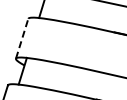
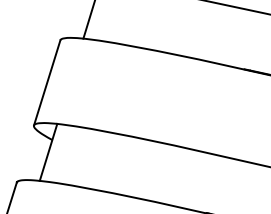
line: (22, 38) -> (47, 82), dashed -> solid

